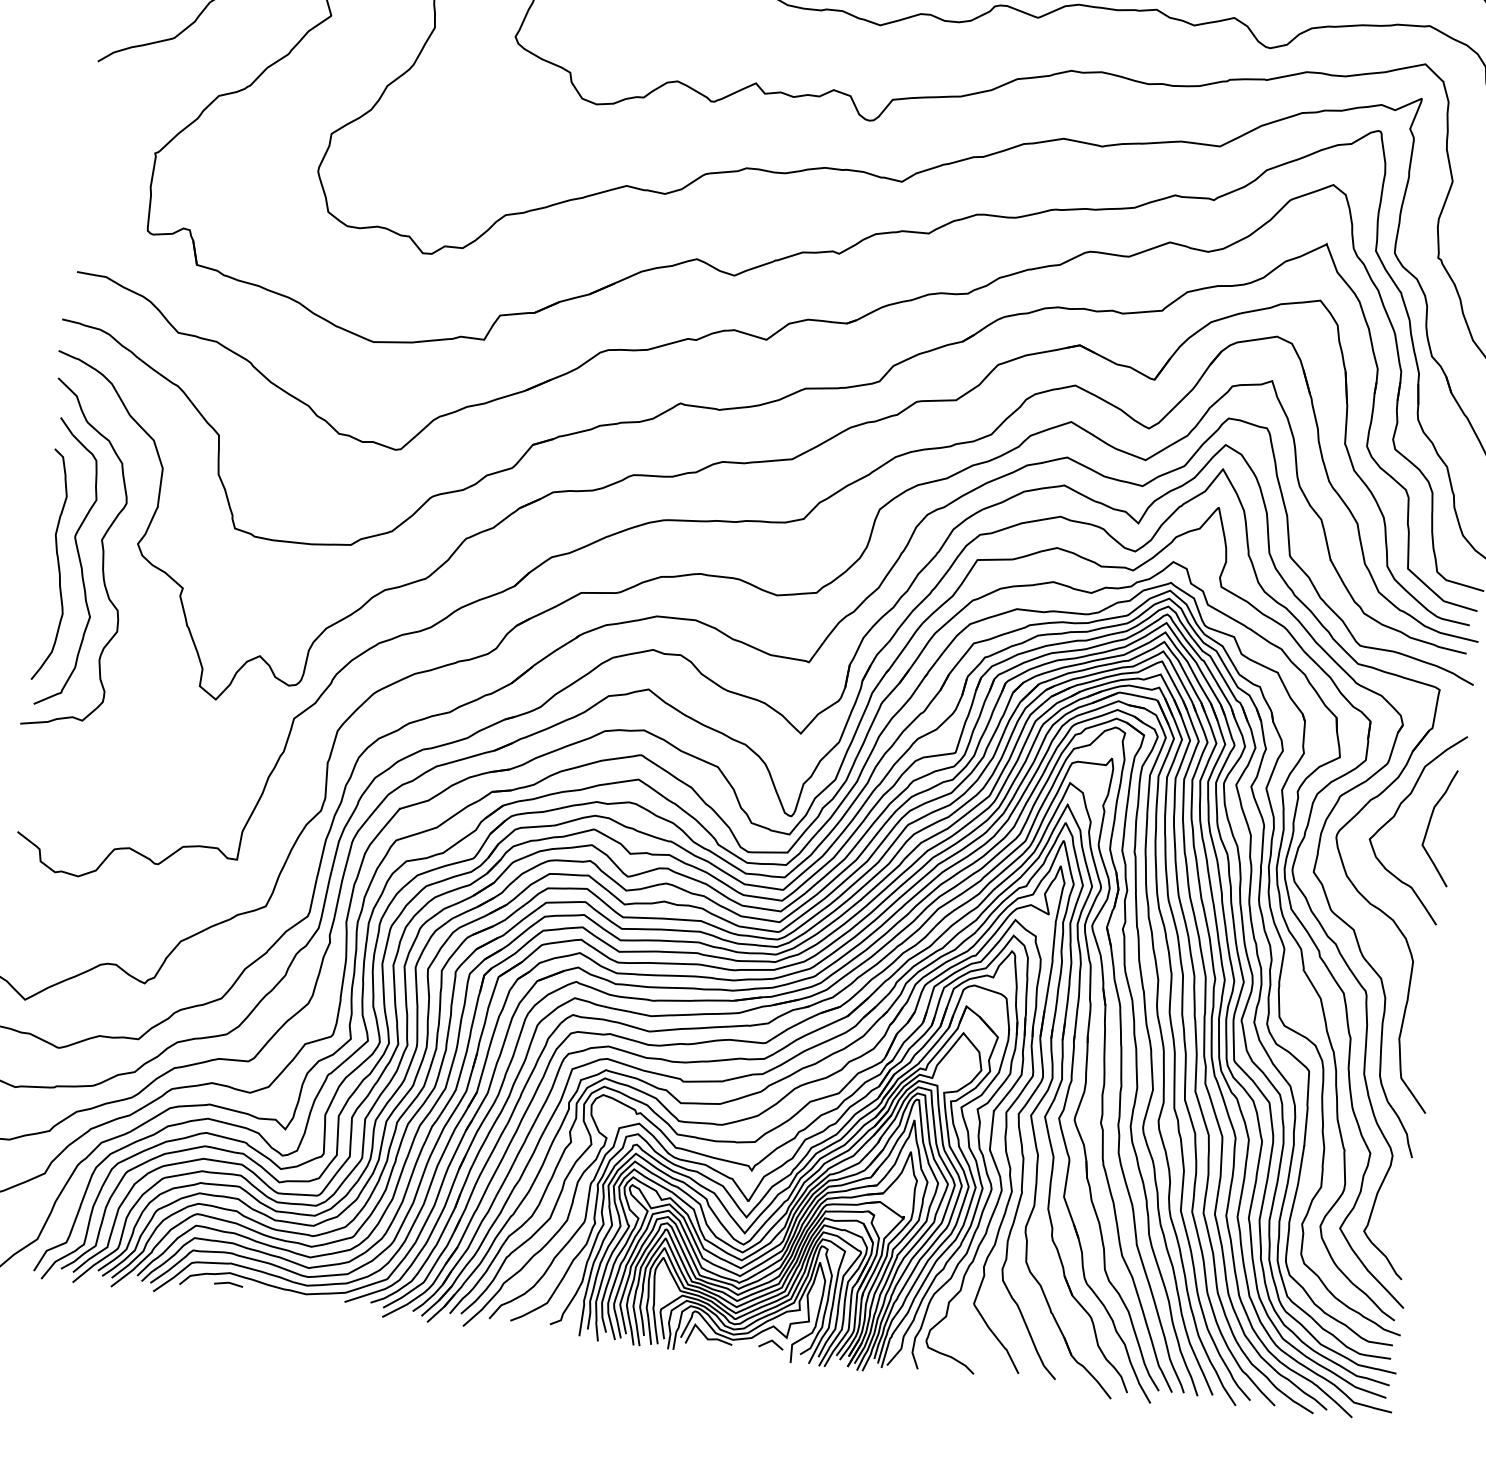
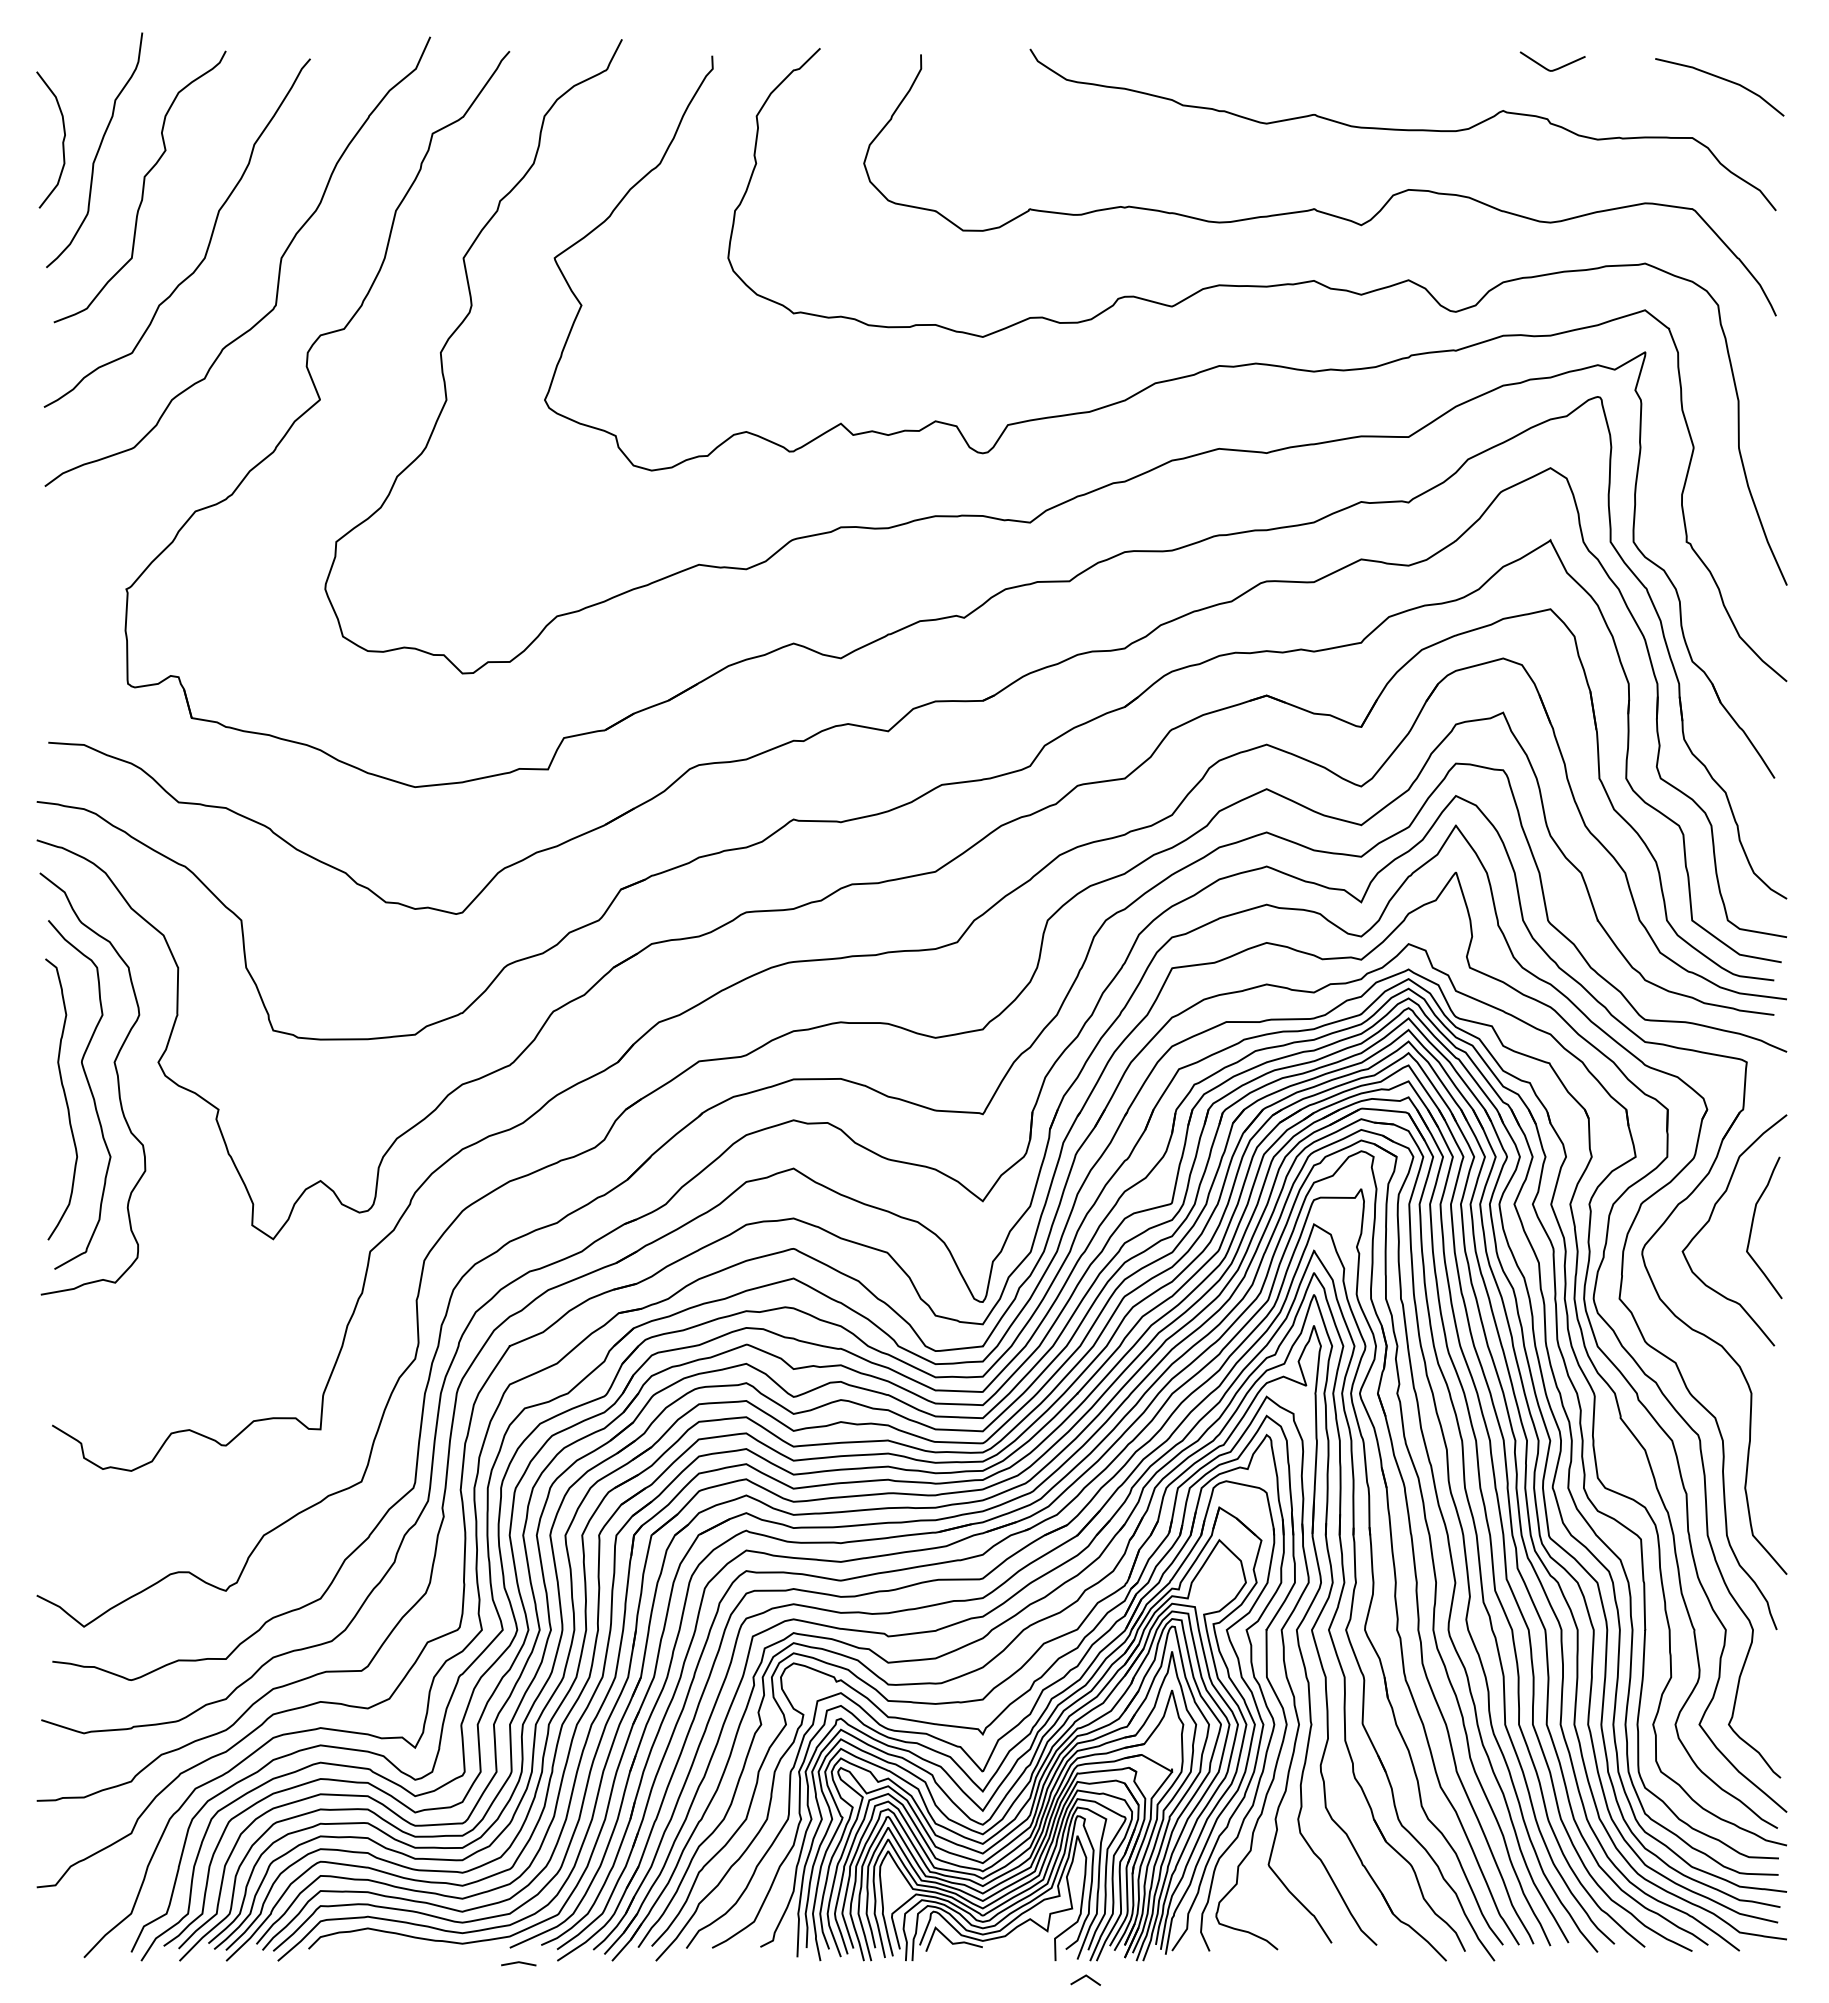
line: (228, 1283) -> (518, 1963), moved
line: (770, 1342) -> (1084, 1977), moved

